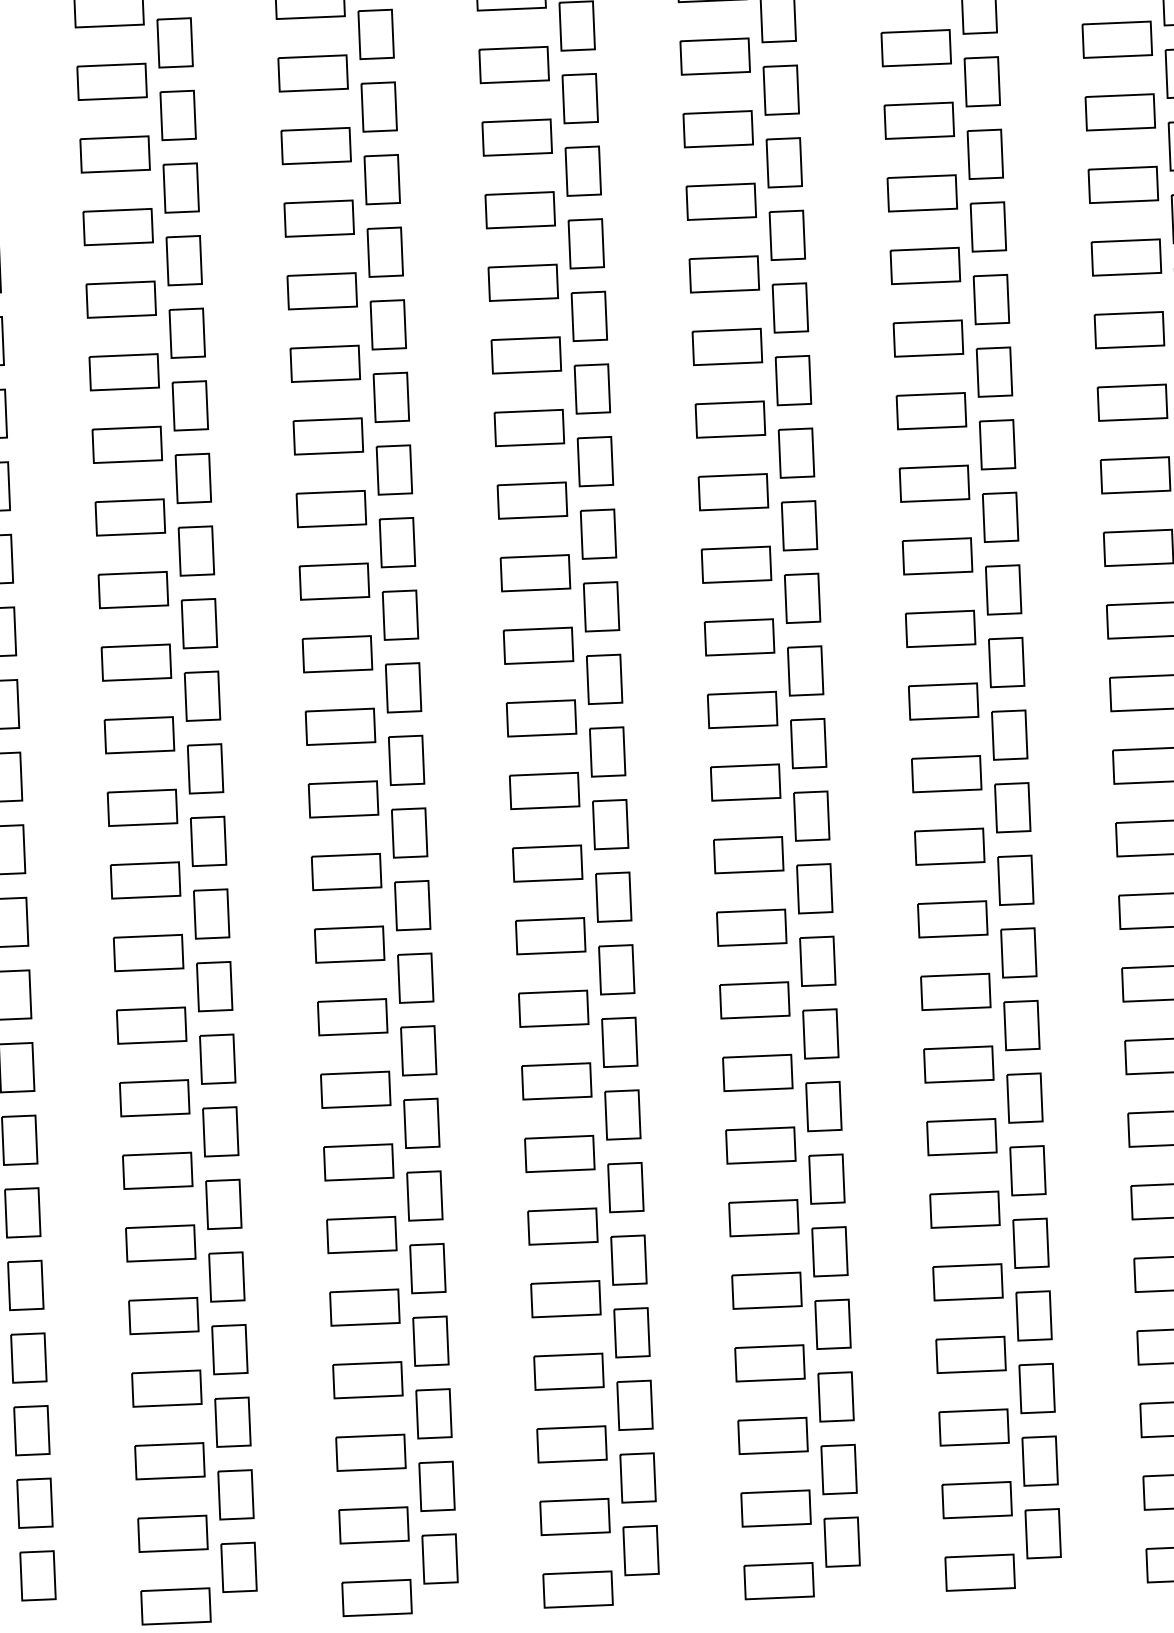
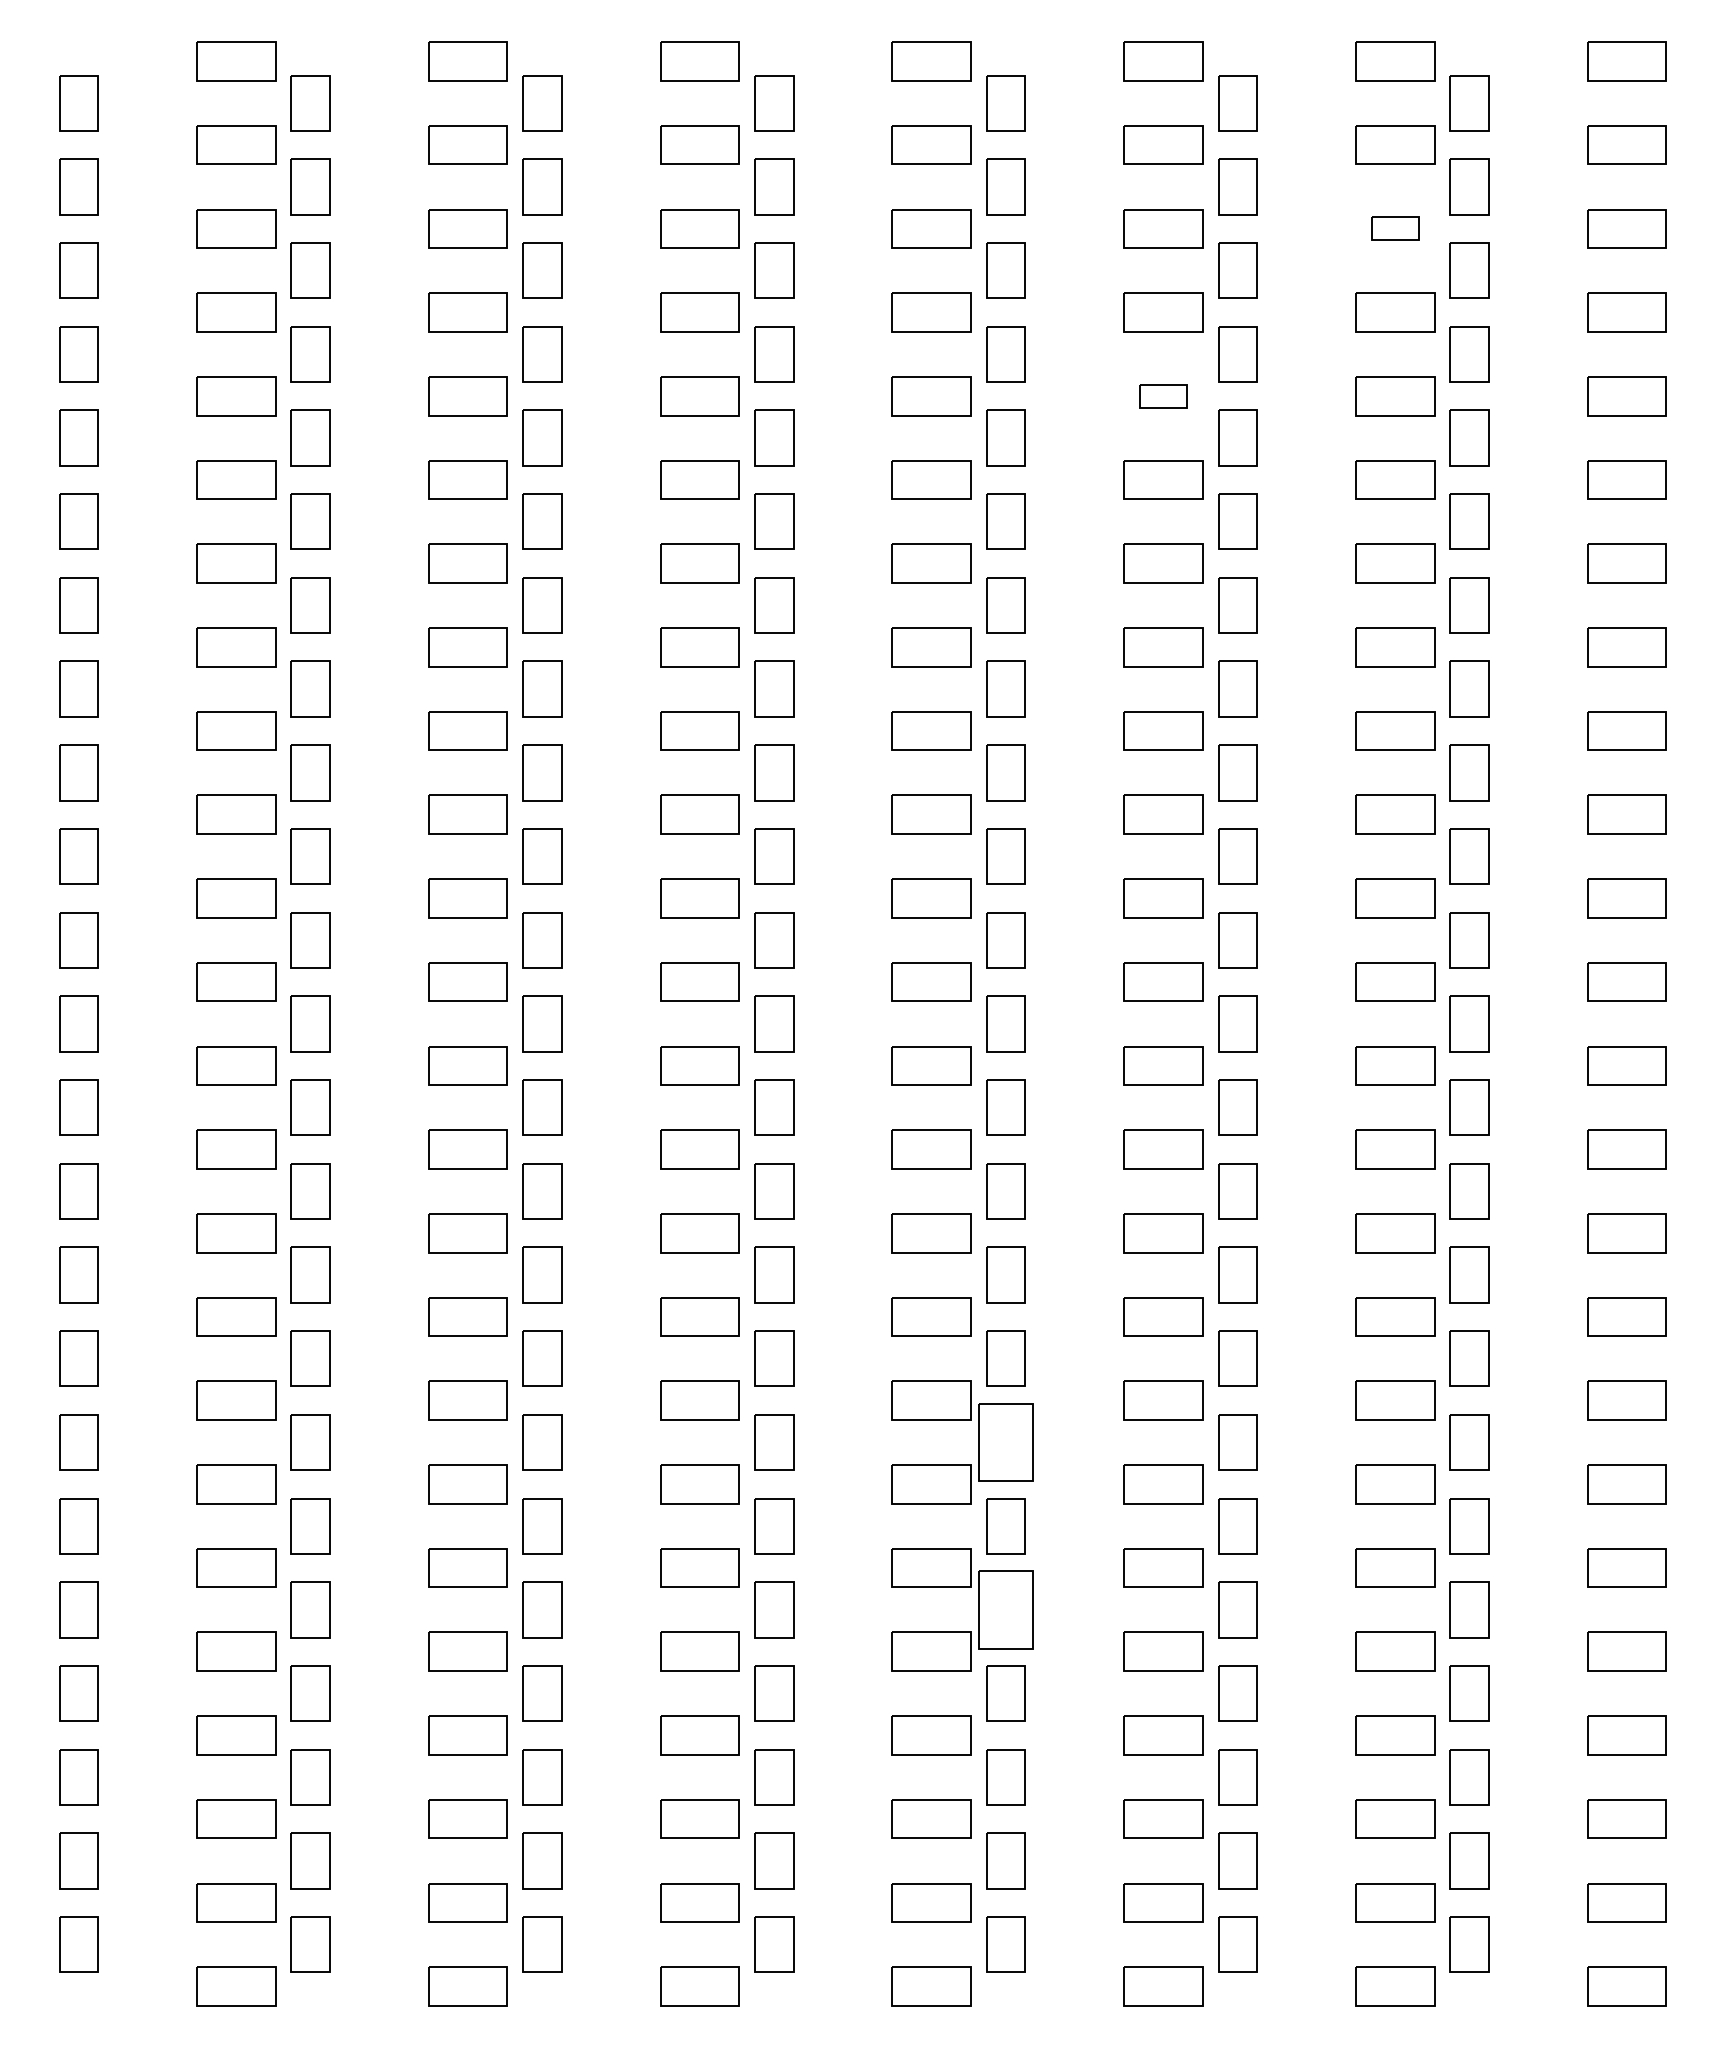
part: (1117, 39) -> (1395, 228), size x0.6
part: (922, 193) -> (1163, 396), size x0.6
part: (823, 1106) -> (1005, 1442), size x1.4
part: (829, 1251) -> (1005, 1609), size x1.4

